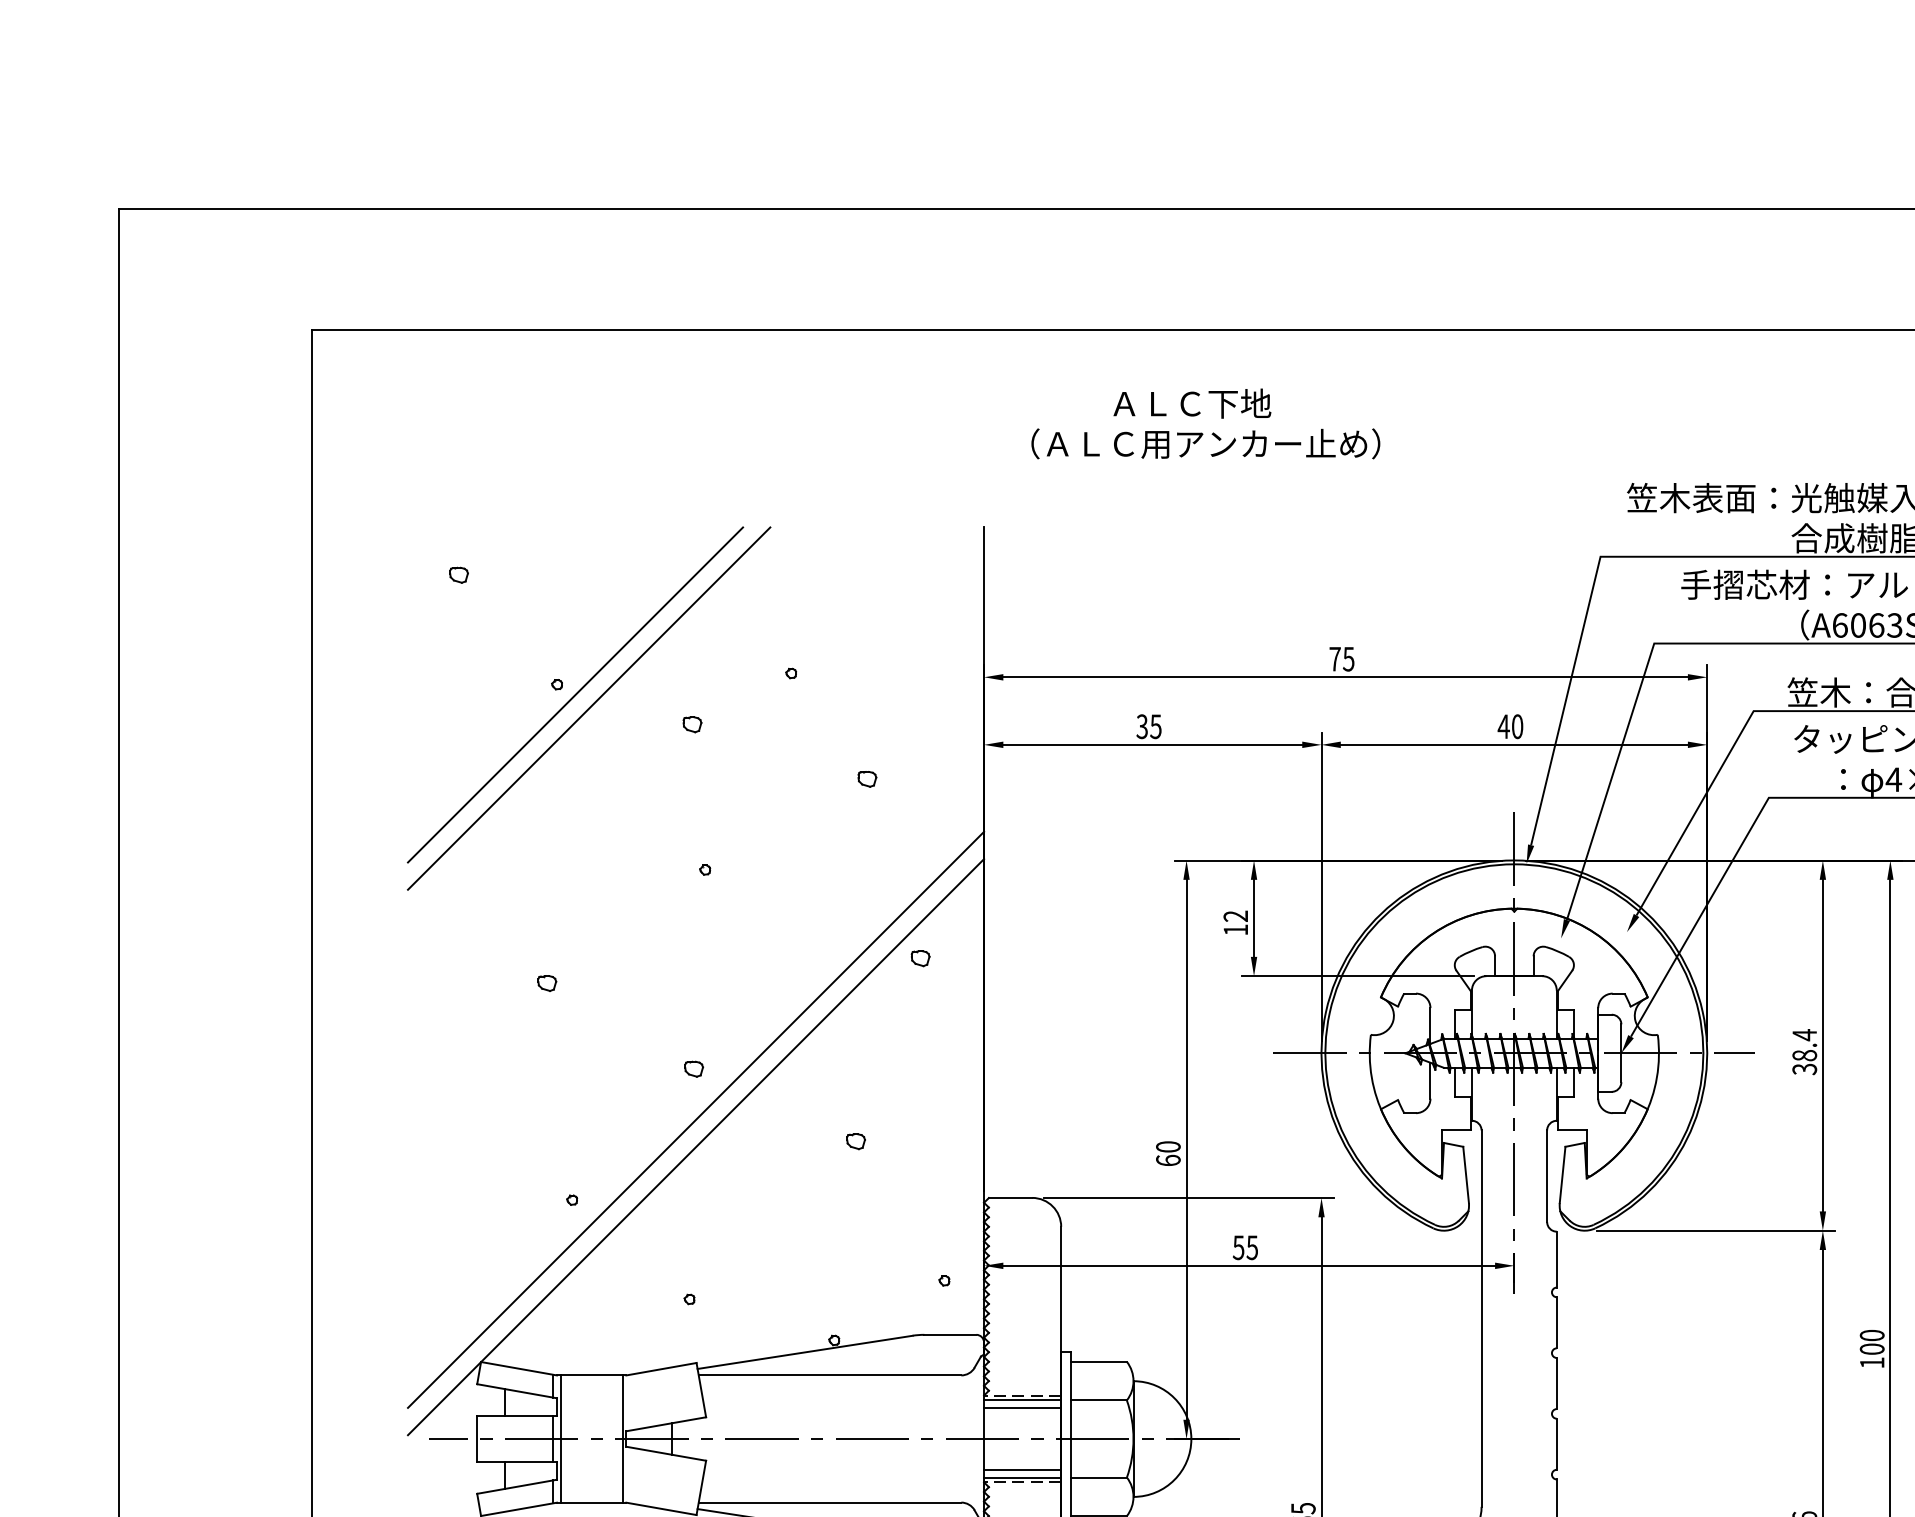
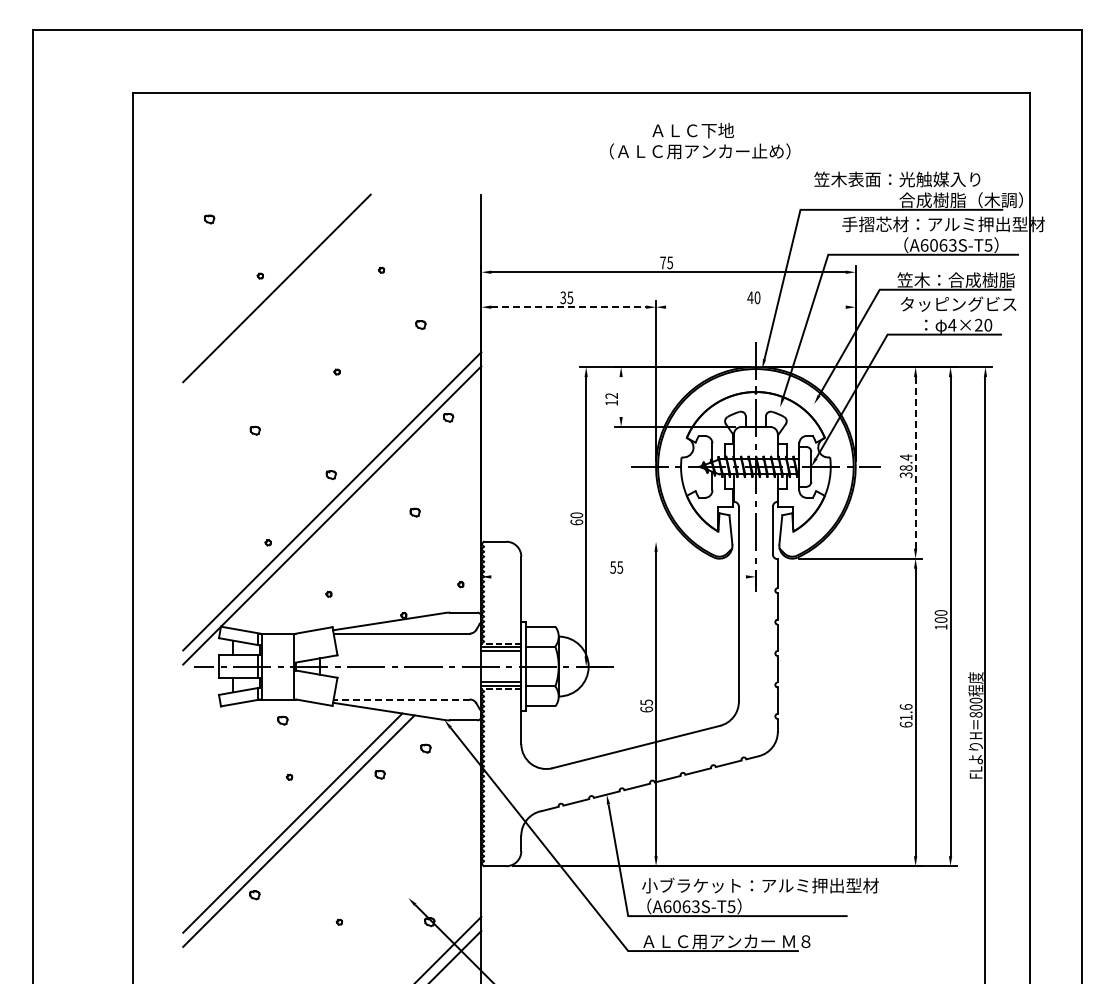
text: (1206, 422) -> (700, 140), moved
line: (574, 695) -> (269, 281), removed
part: (692, 724) -> (330, 296), removed
line: (1154, 745) -> (569, 307), solid -> dashed
line: (1513, 745) -> (755, 307), removed
line: (1254, 917) -> (621, 396), removed
line: (1822, 1044) -> (915, 462), solid -> dashed
line: (1189, 1197) -> (587, 541), removed
line: (1248, 1265) -> (618, 576), removed
line: (829, 1502) -> (401, 699), solid -> dashed

